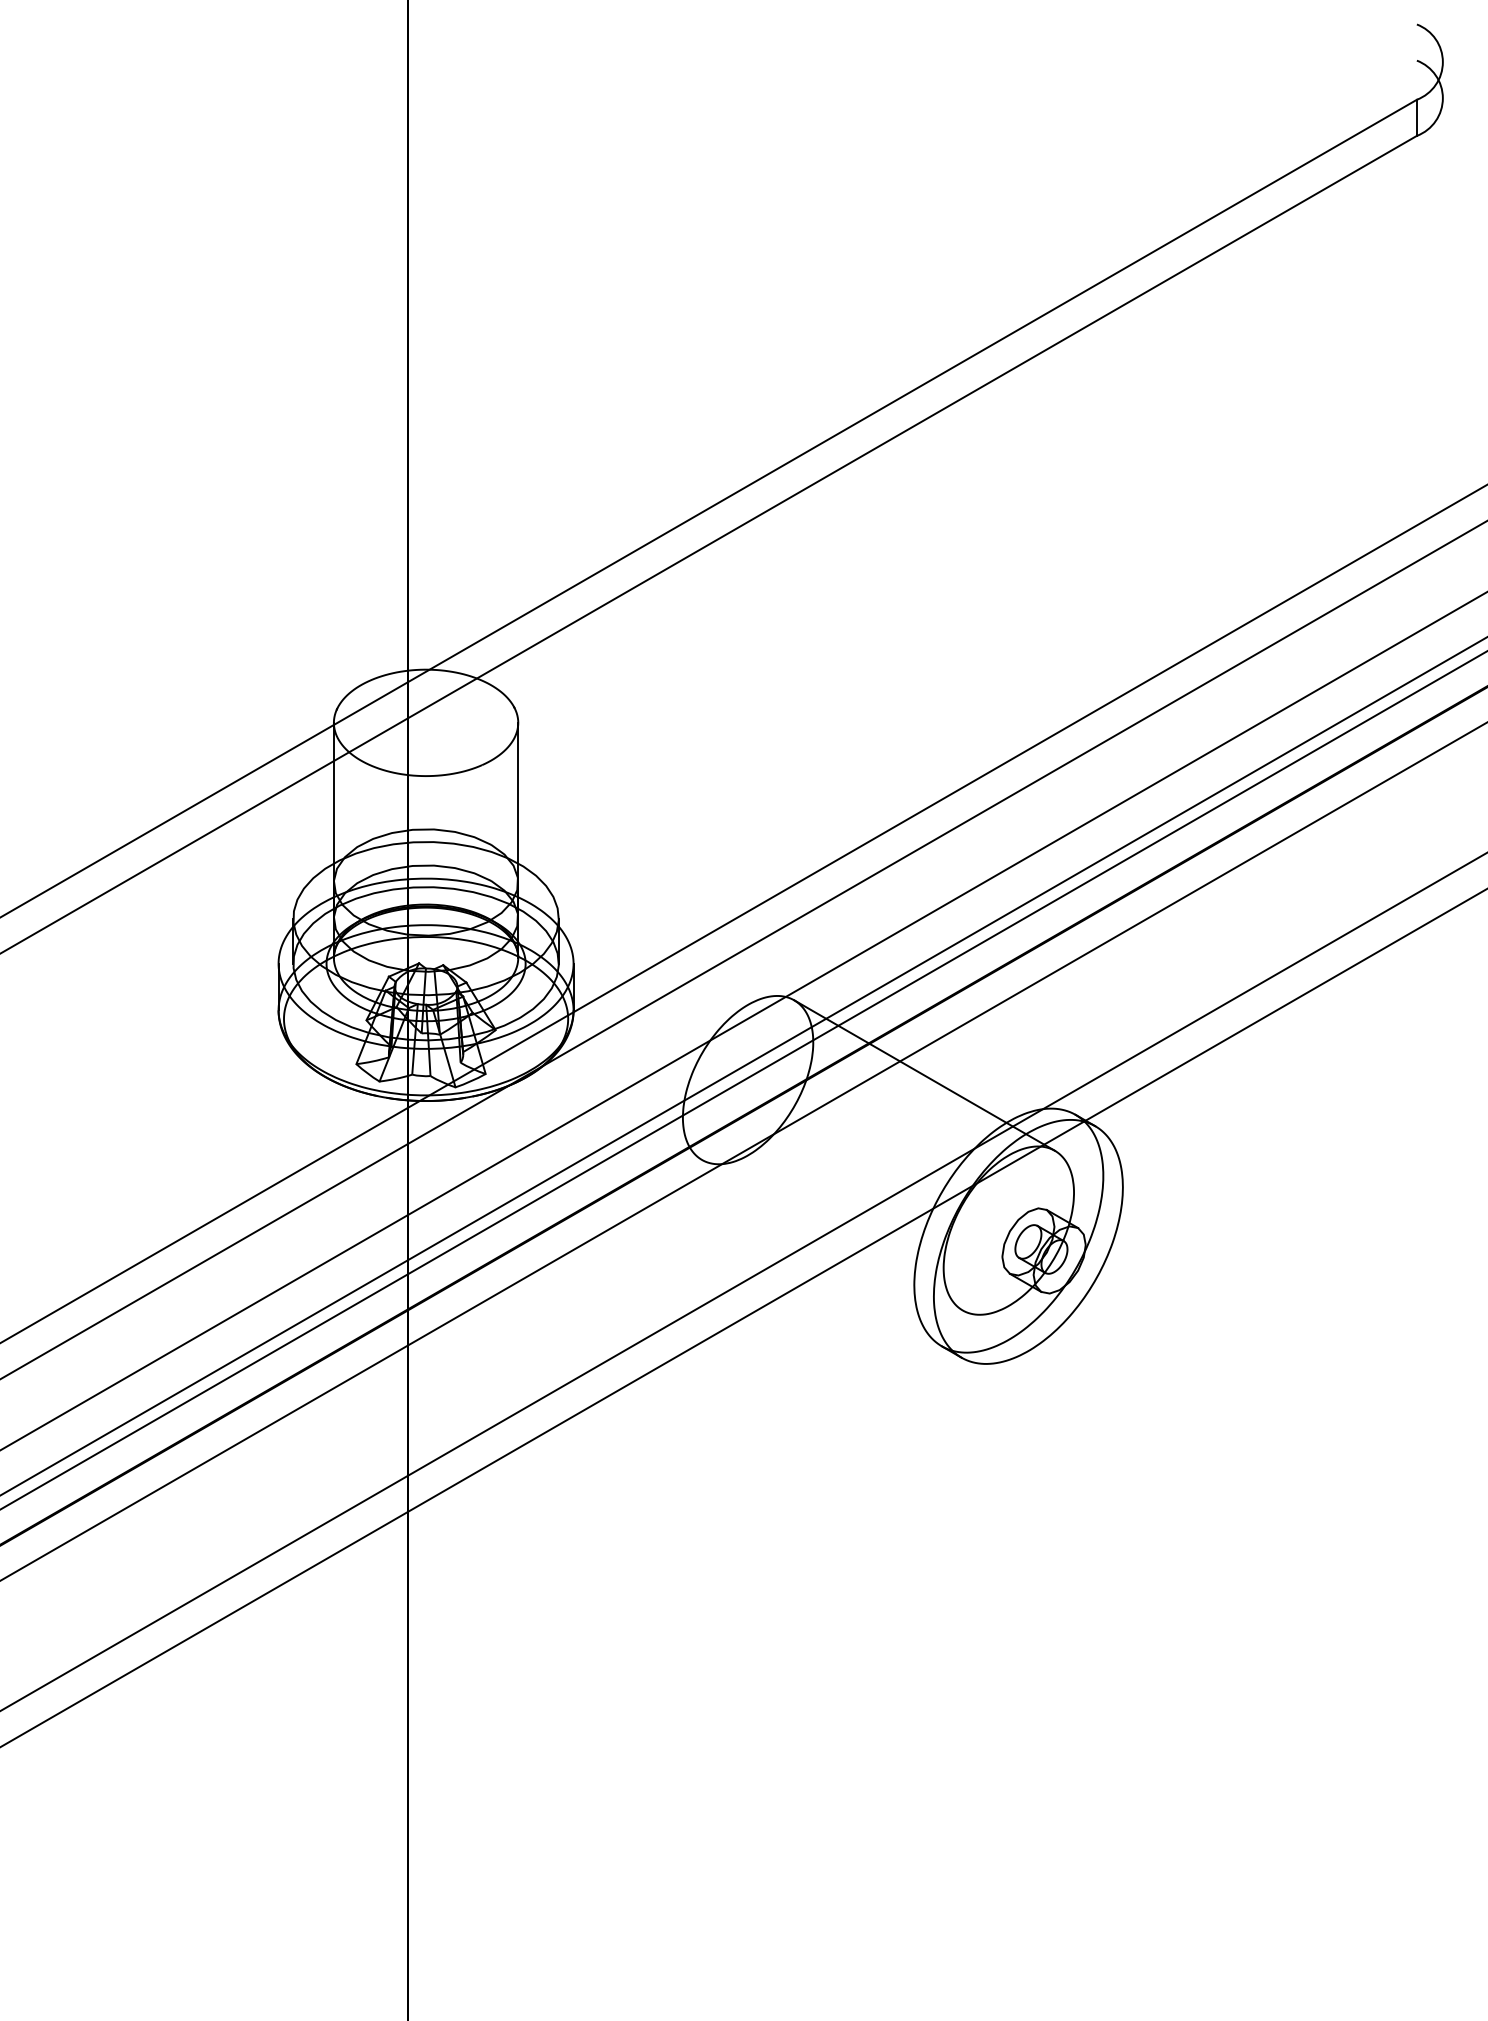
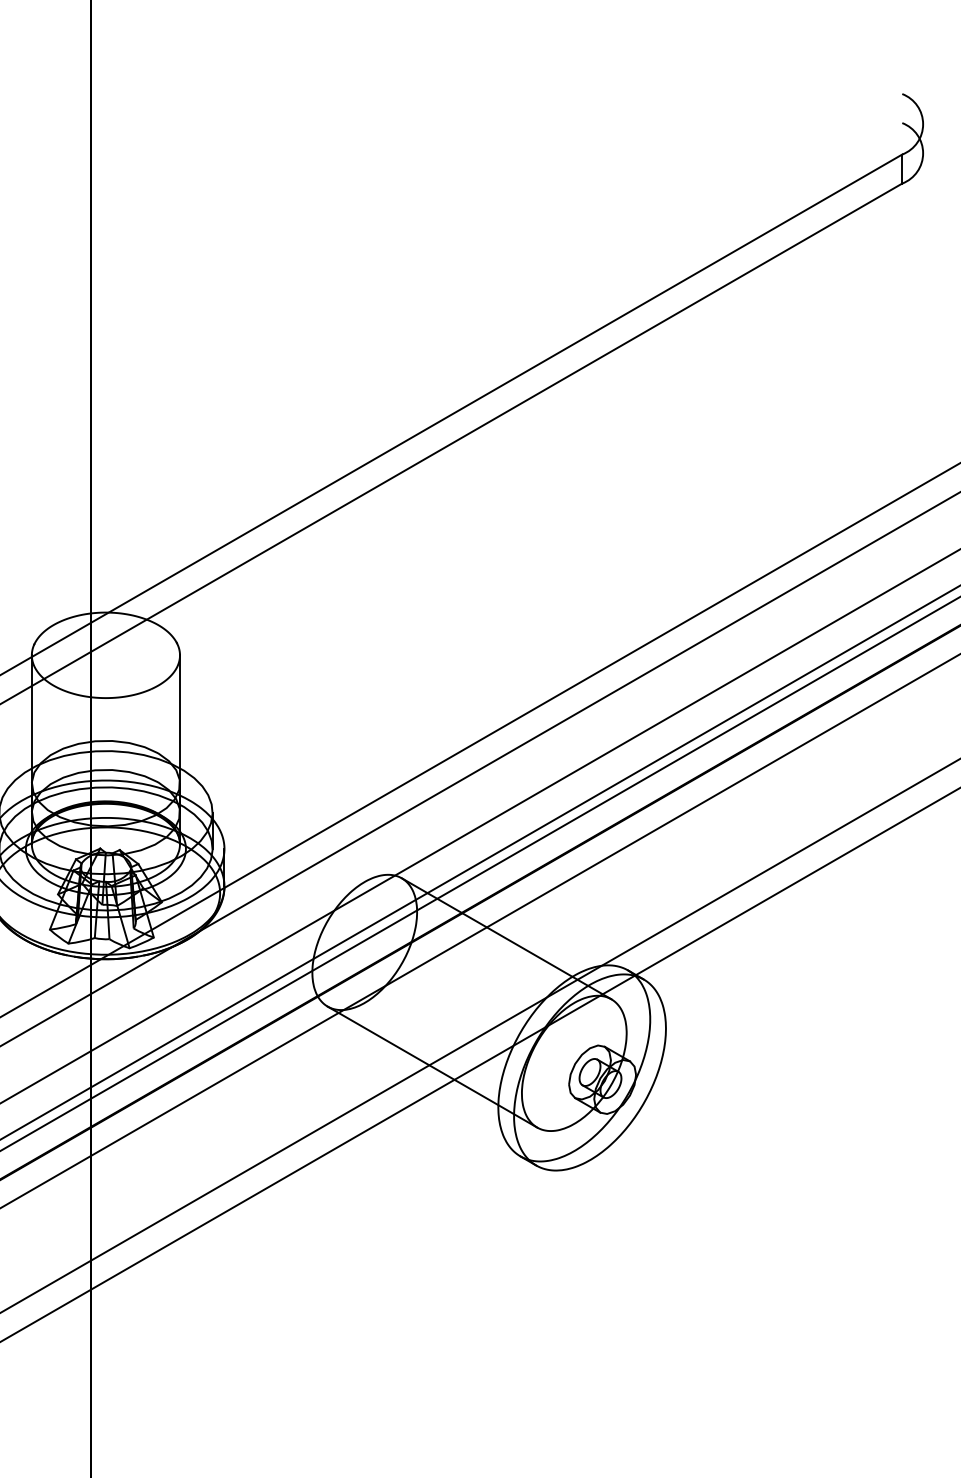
line: (832, 1234) -> (432, 1066), added

